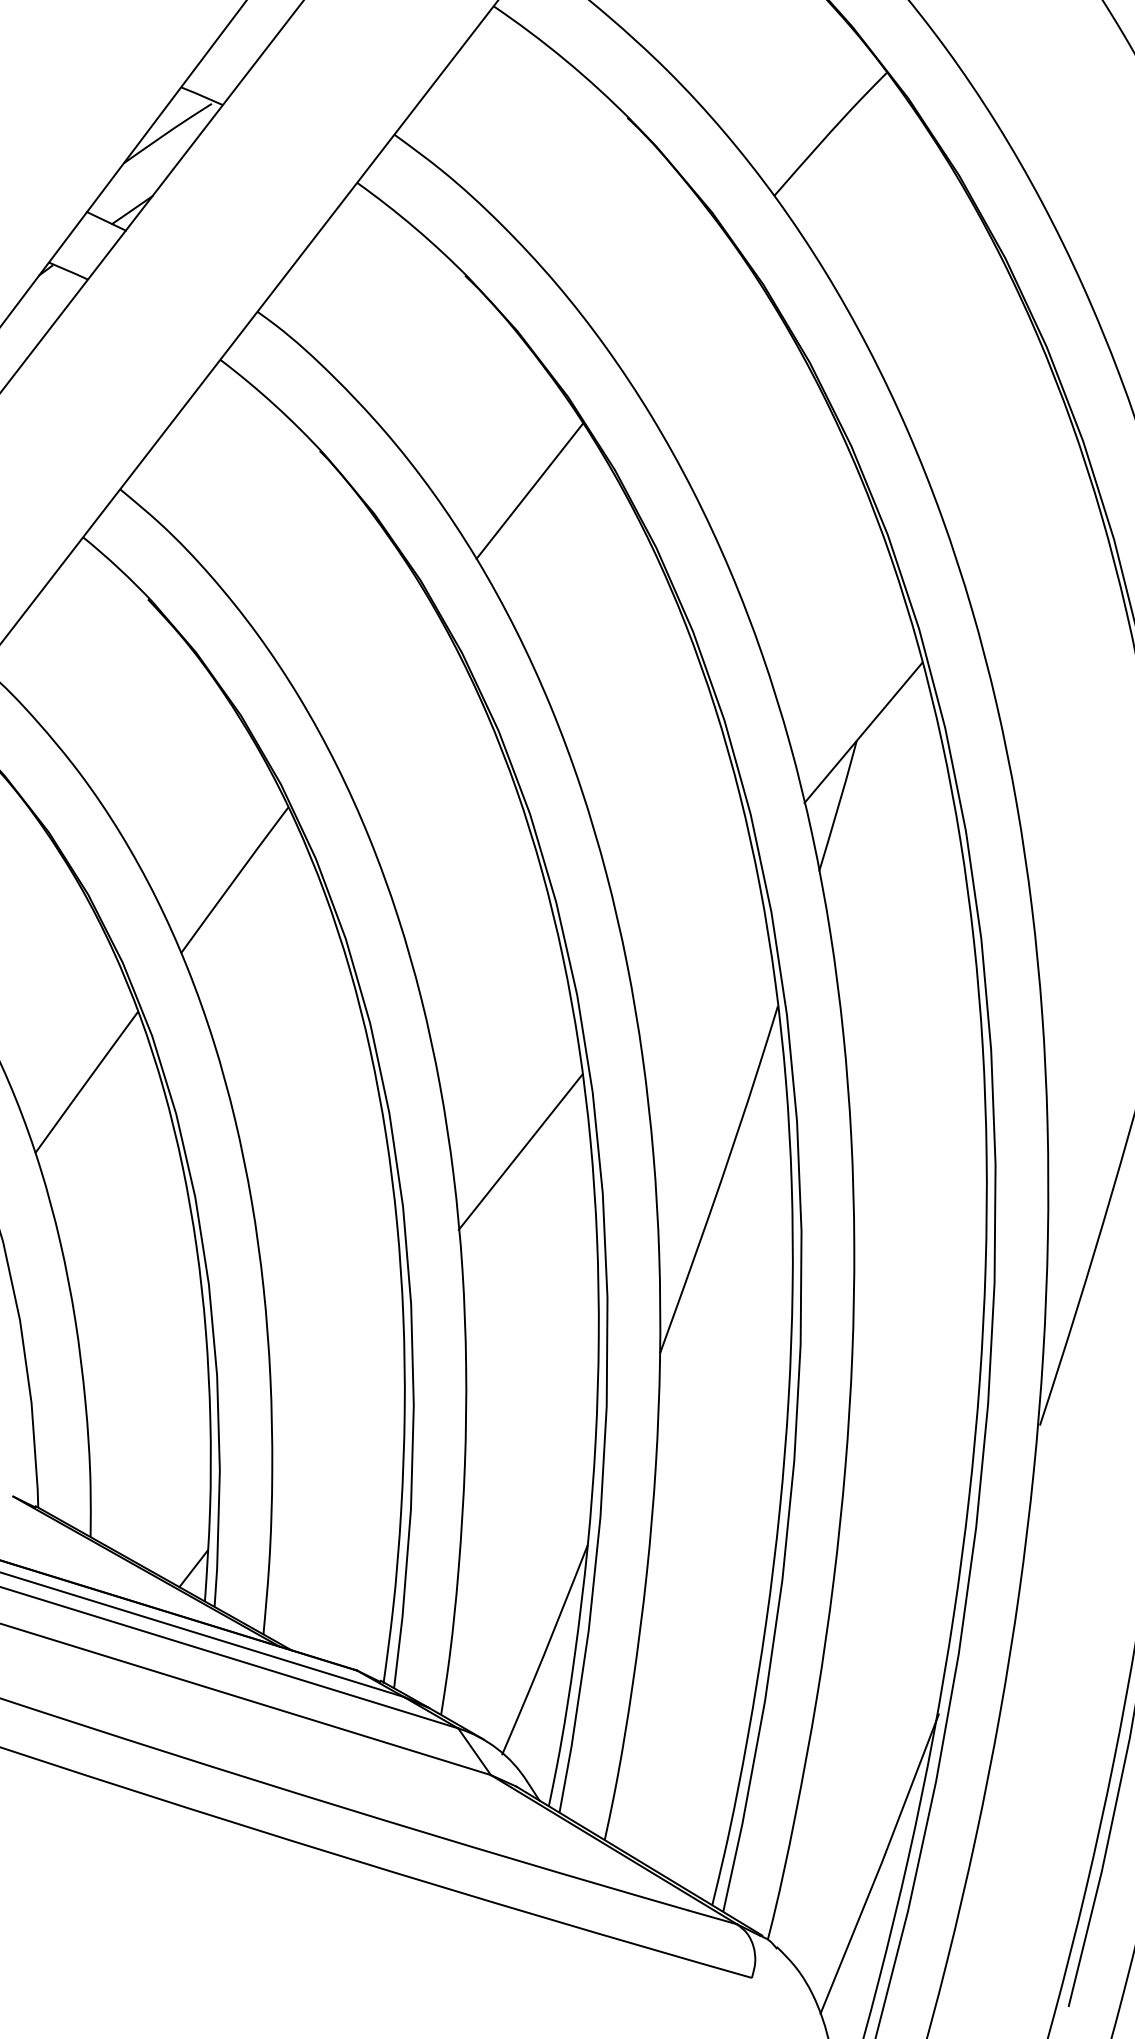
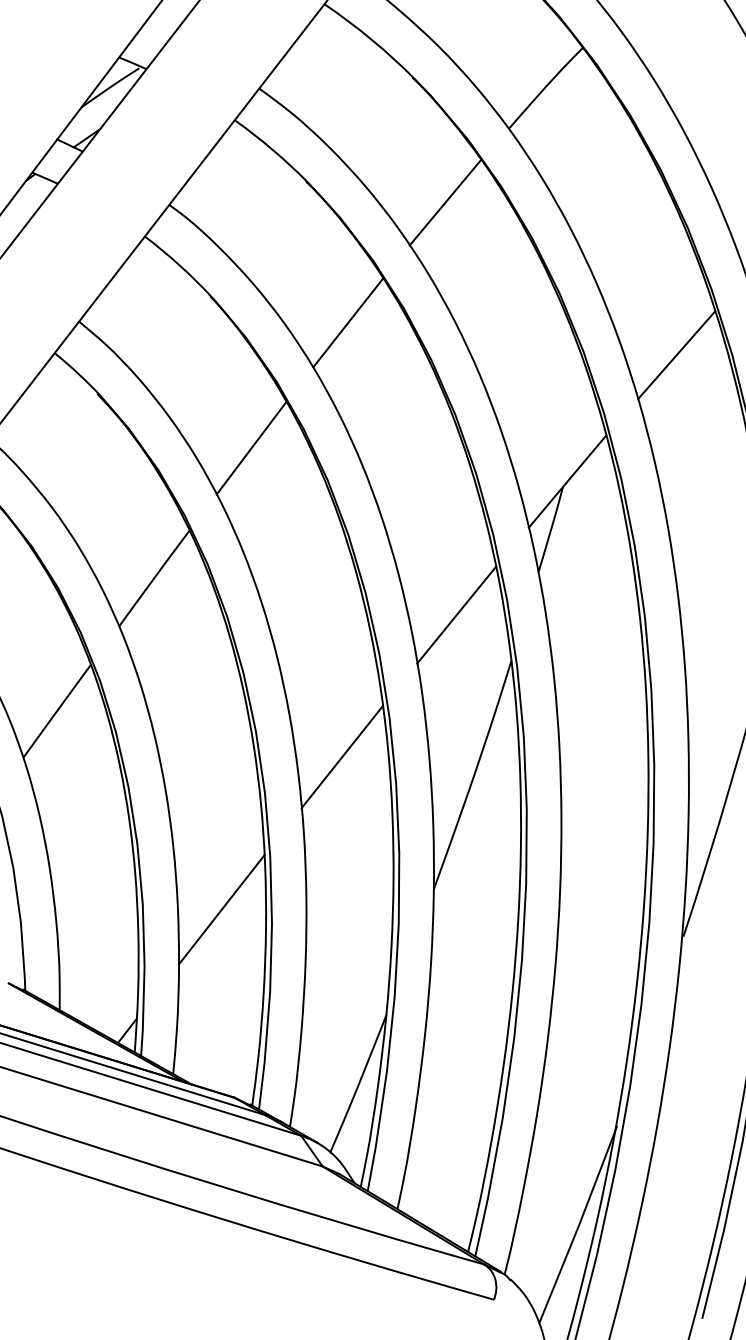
line: (677, 308) -> (445, 202), added
line: (1029, 539) -> (676, 354), added
line: (382, 682) -> (251, 448), added
line: (694, 935) -> (456, 614), added
line: (336, 1383) -> (221, 909), added

